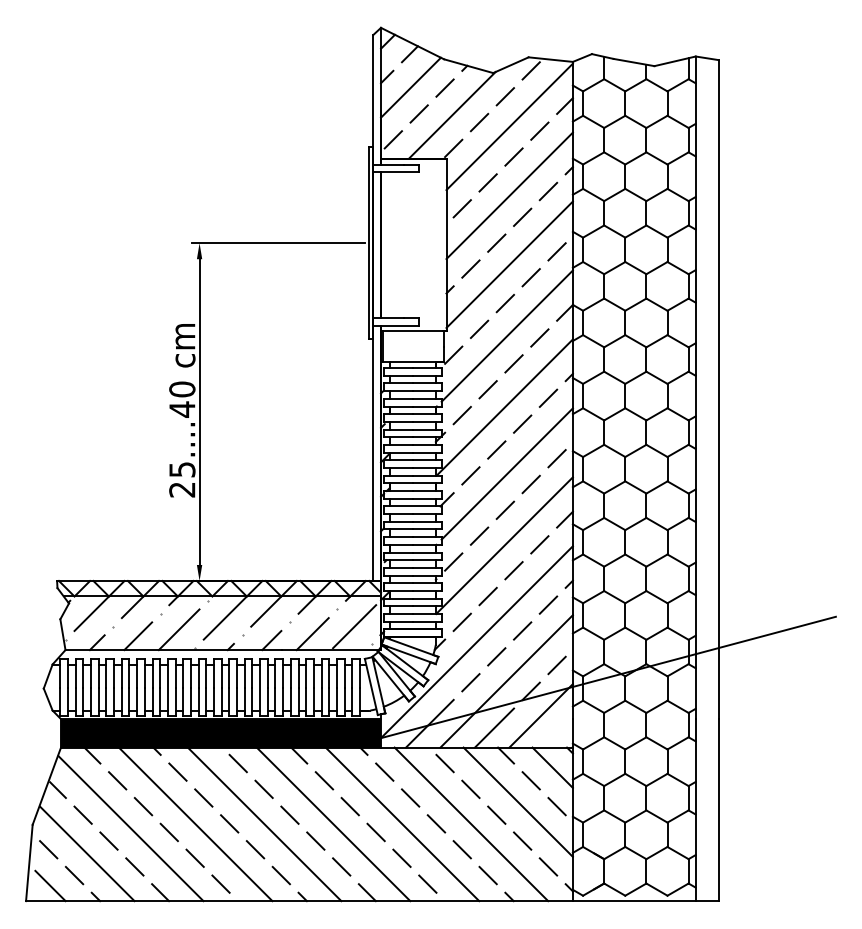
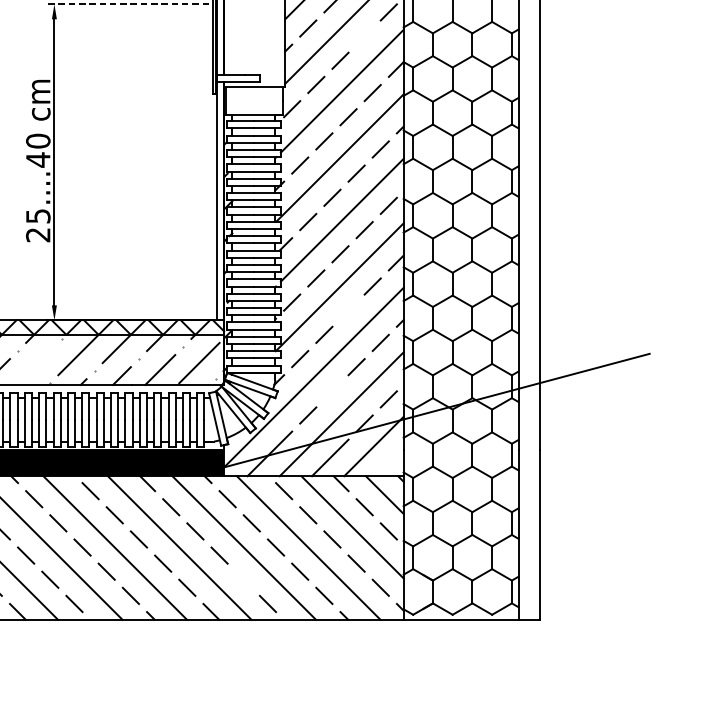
line: (278, 243) -> (128, 4), solid -> dashed
line: (530, 277) -> (363, 36), removed
line: (513, 570) -> (348, 310), removed
line: (178, 629) -> (34, 365), removed
line: (496, 656) -> (332, 390), removed
line: (401, 857) -> (243, 579), removed

